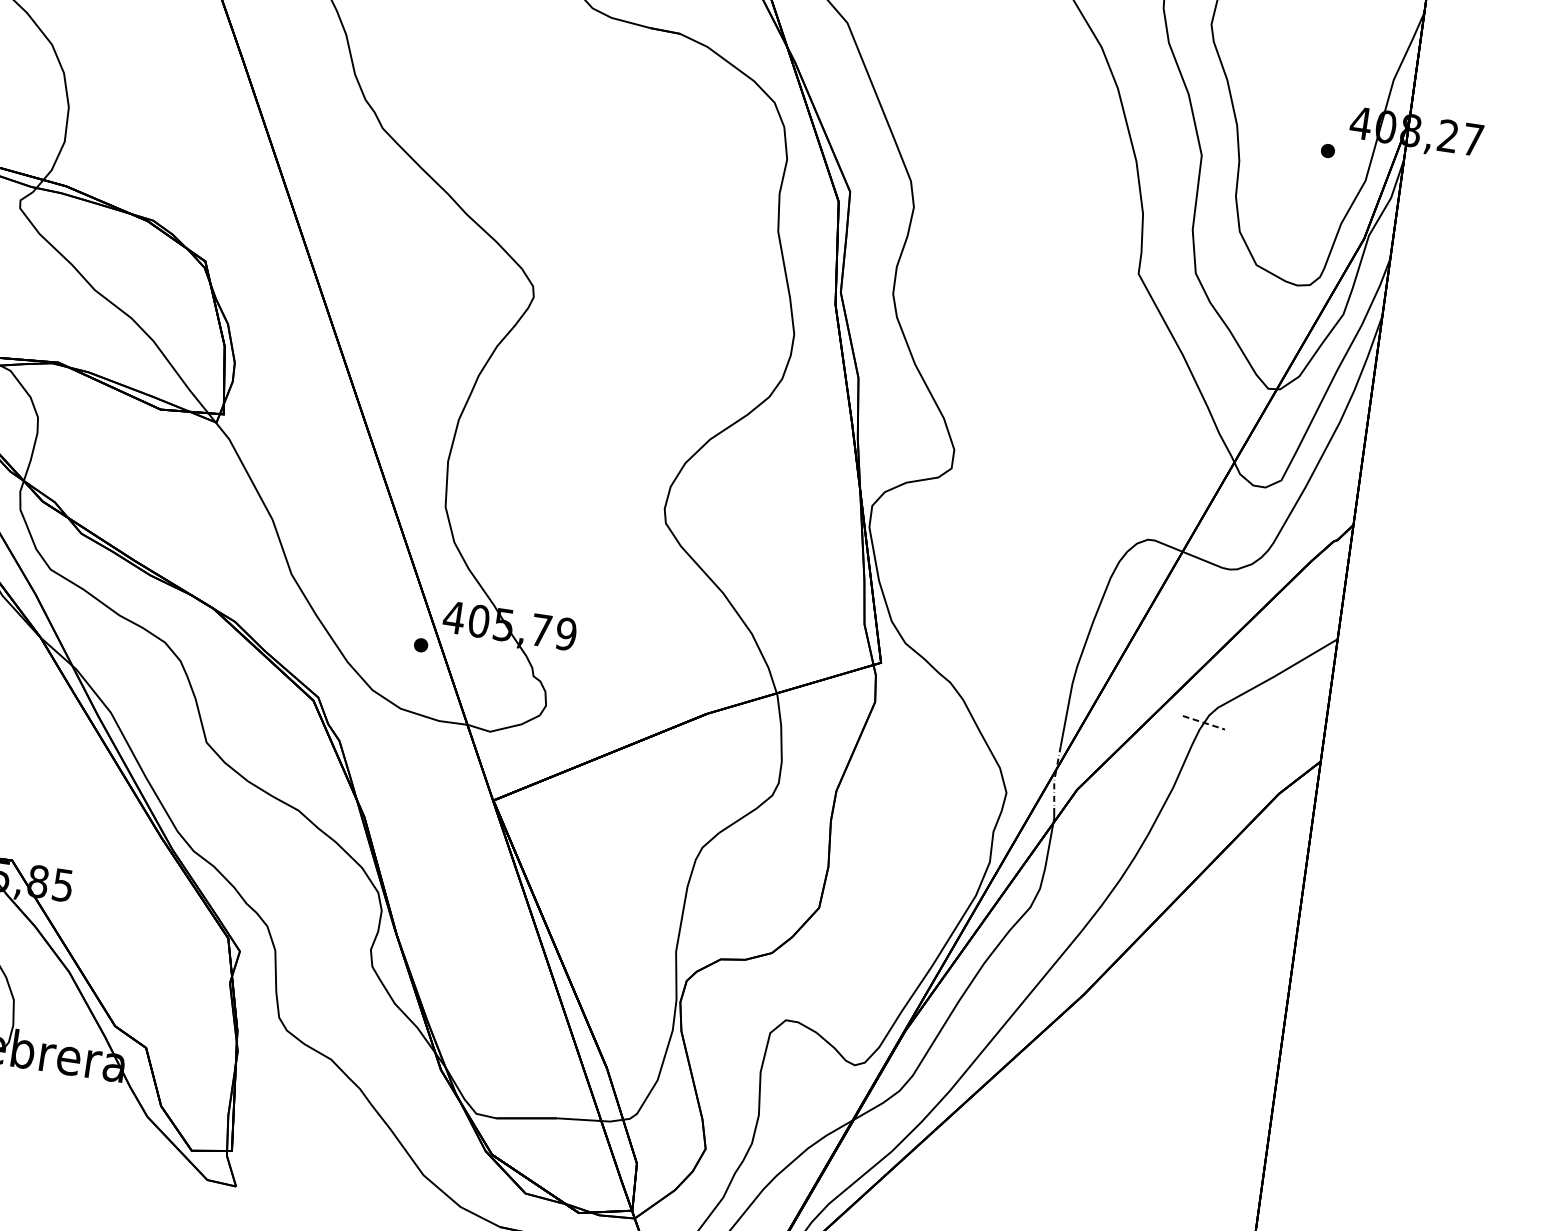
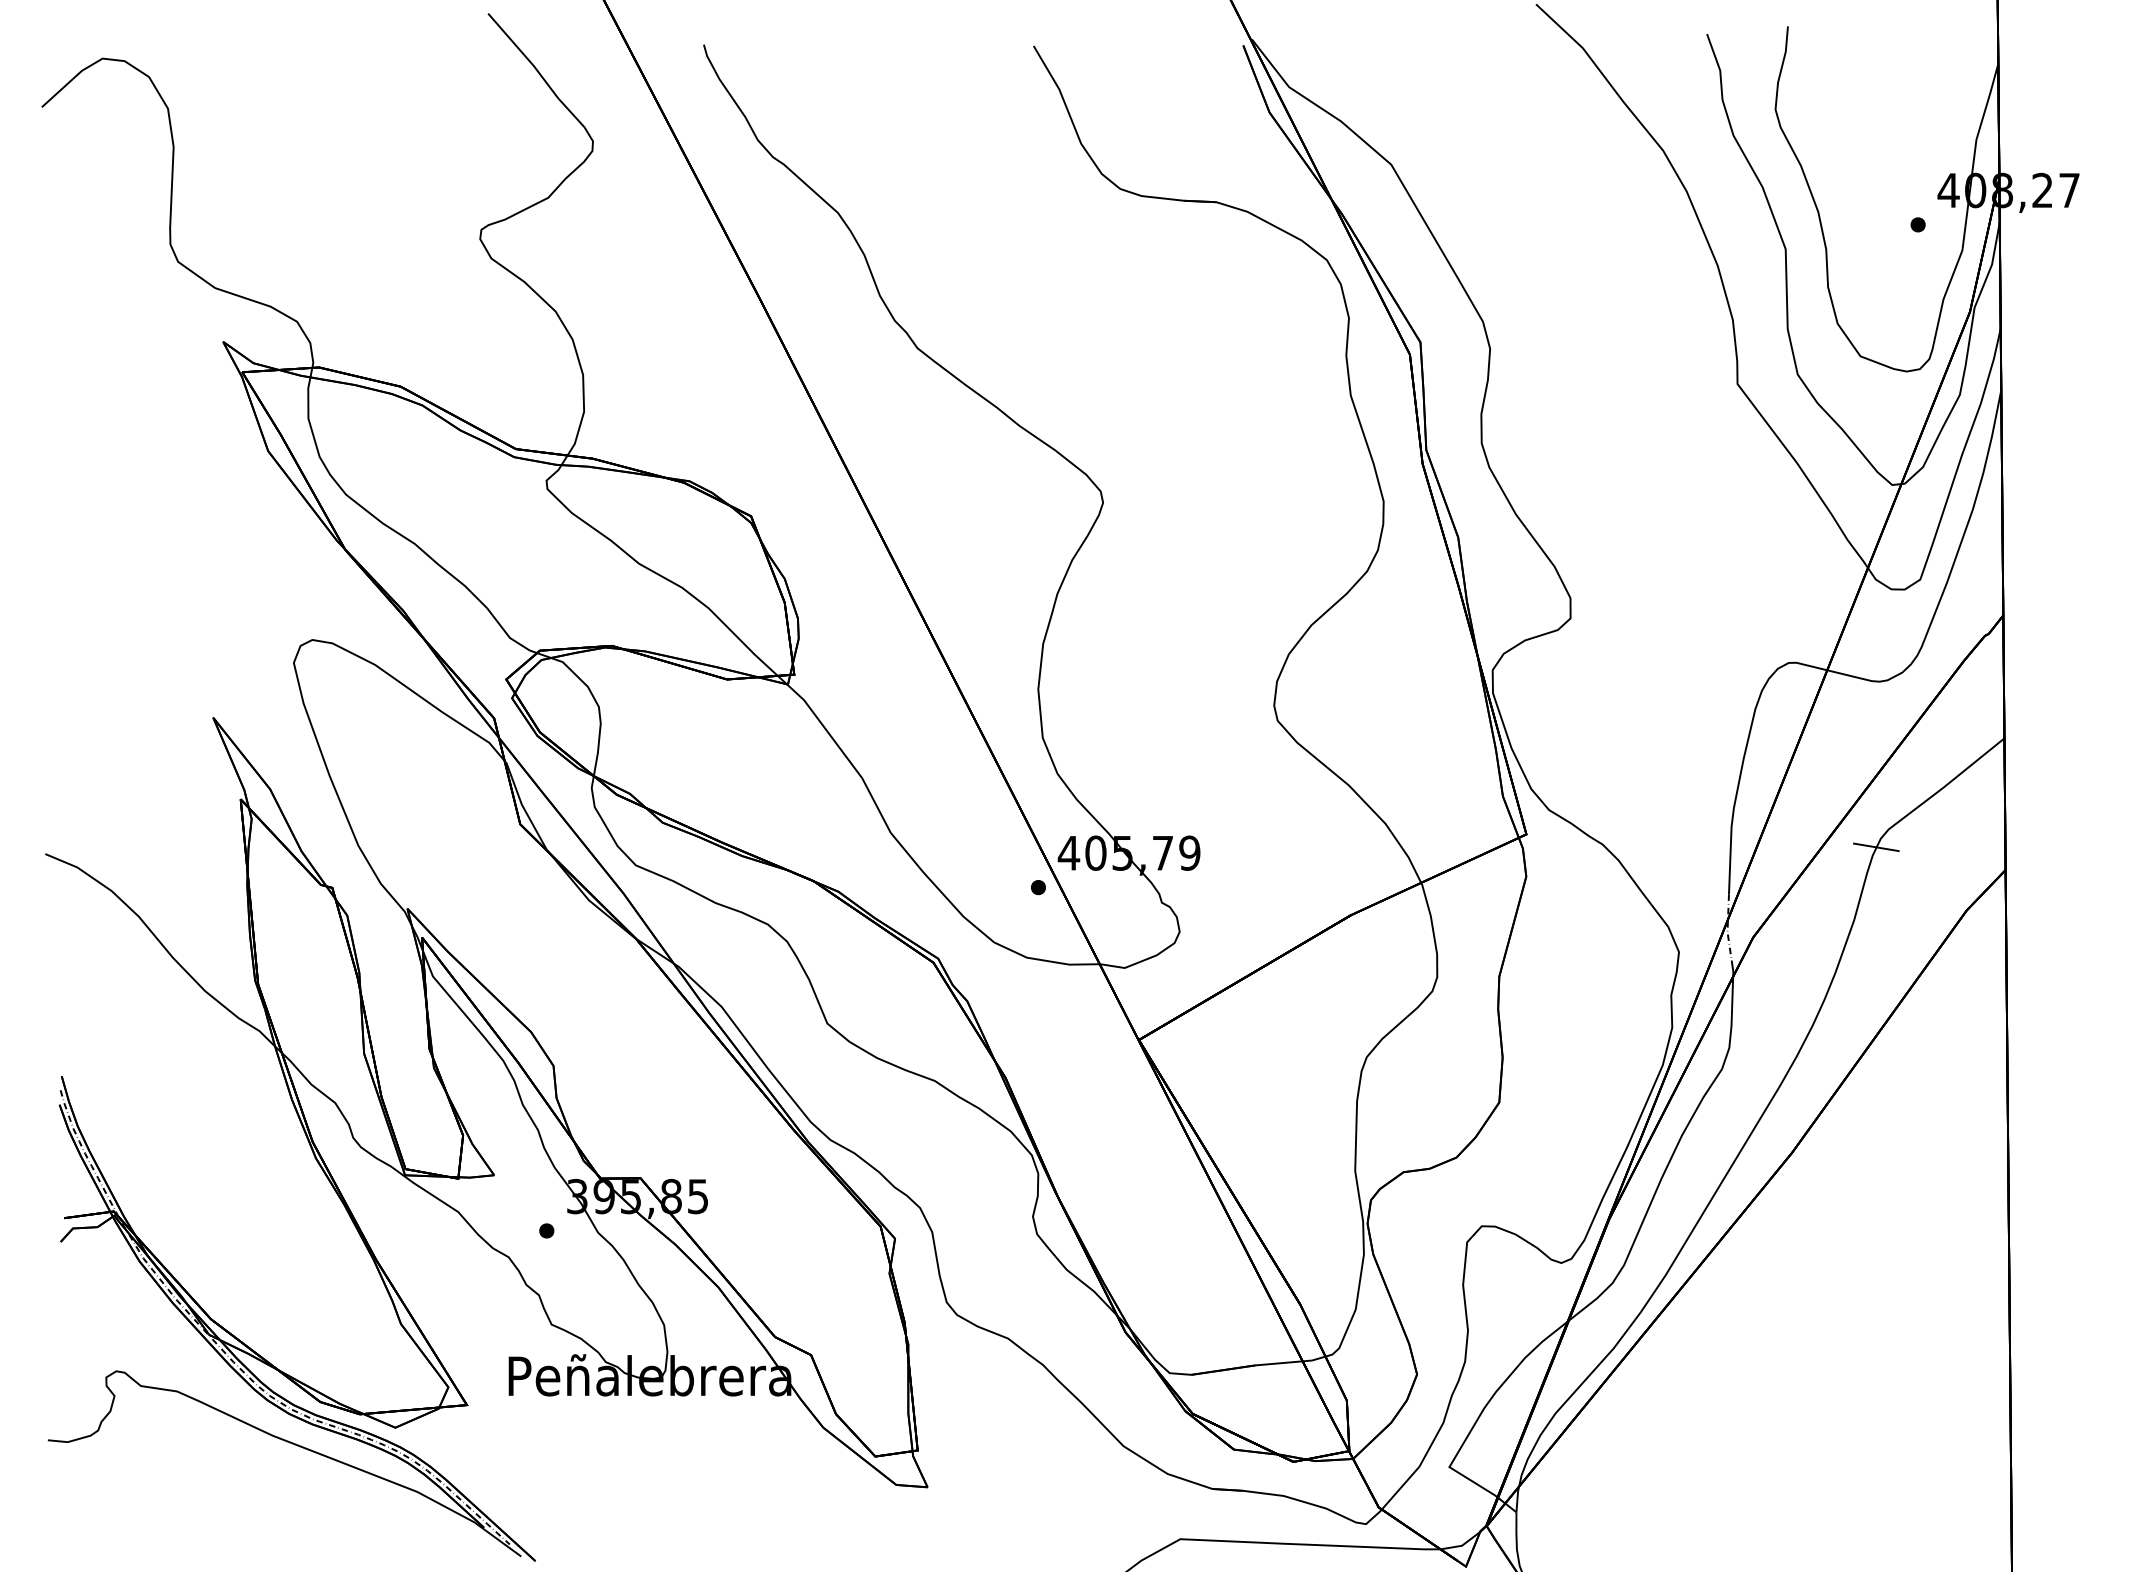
line: (1204, 722) -> (1876, 847), dashed -> solid

